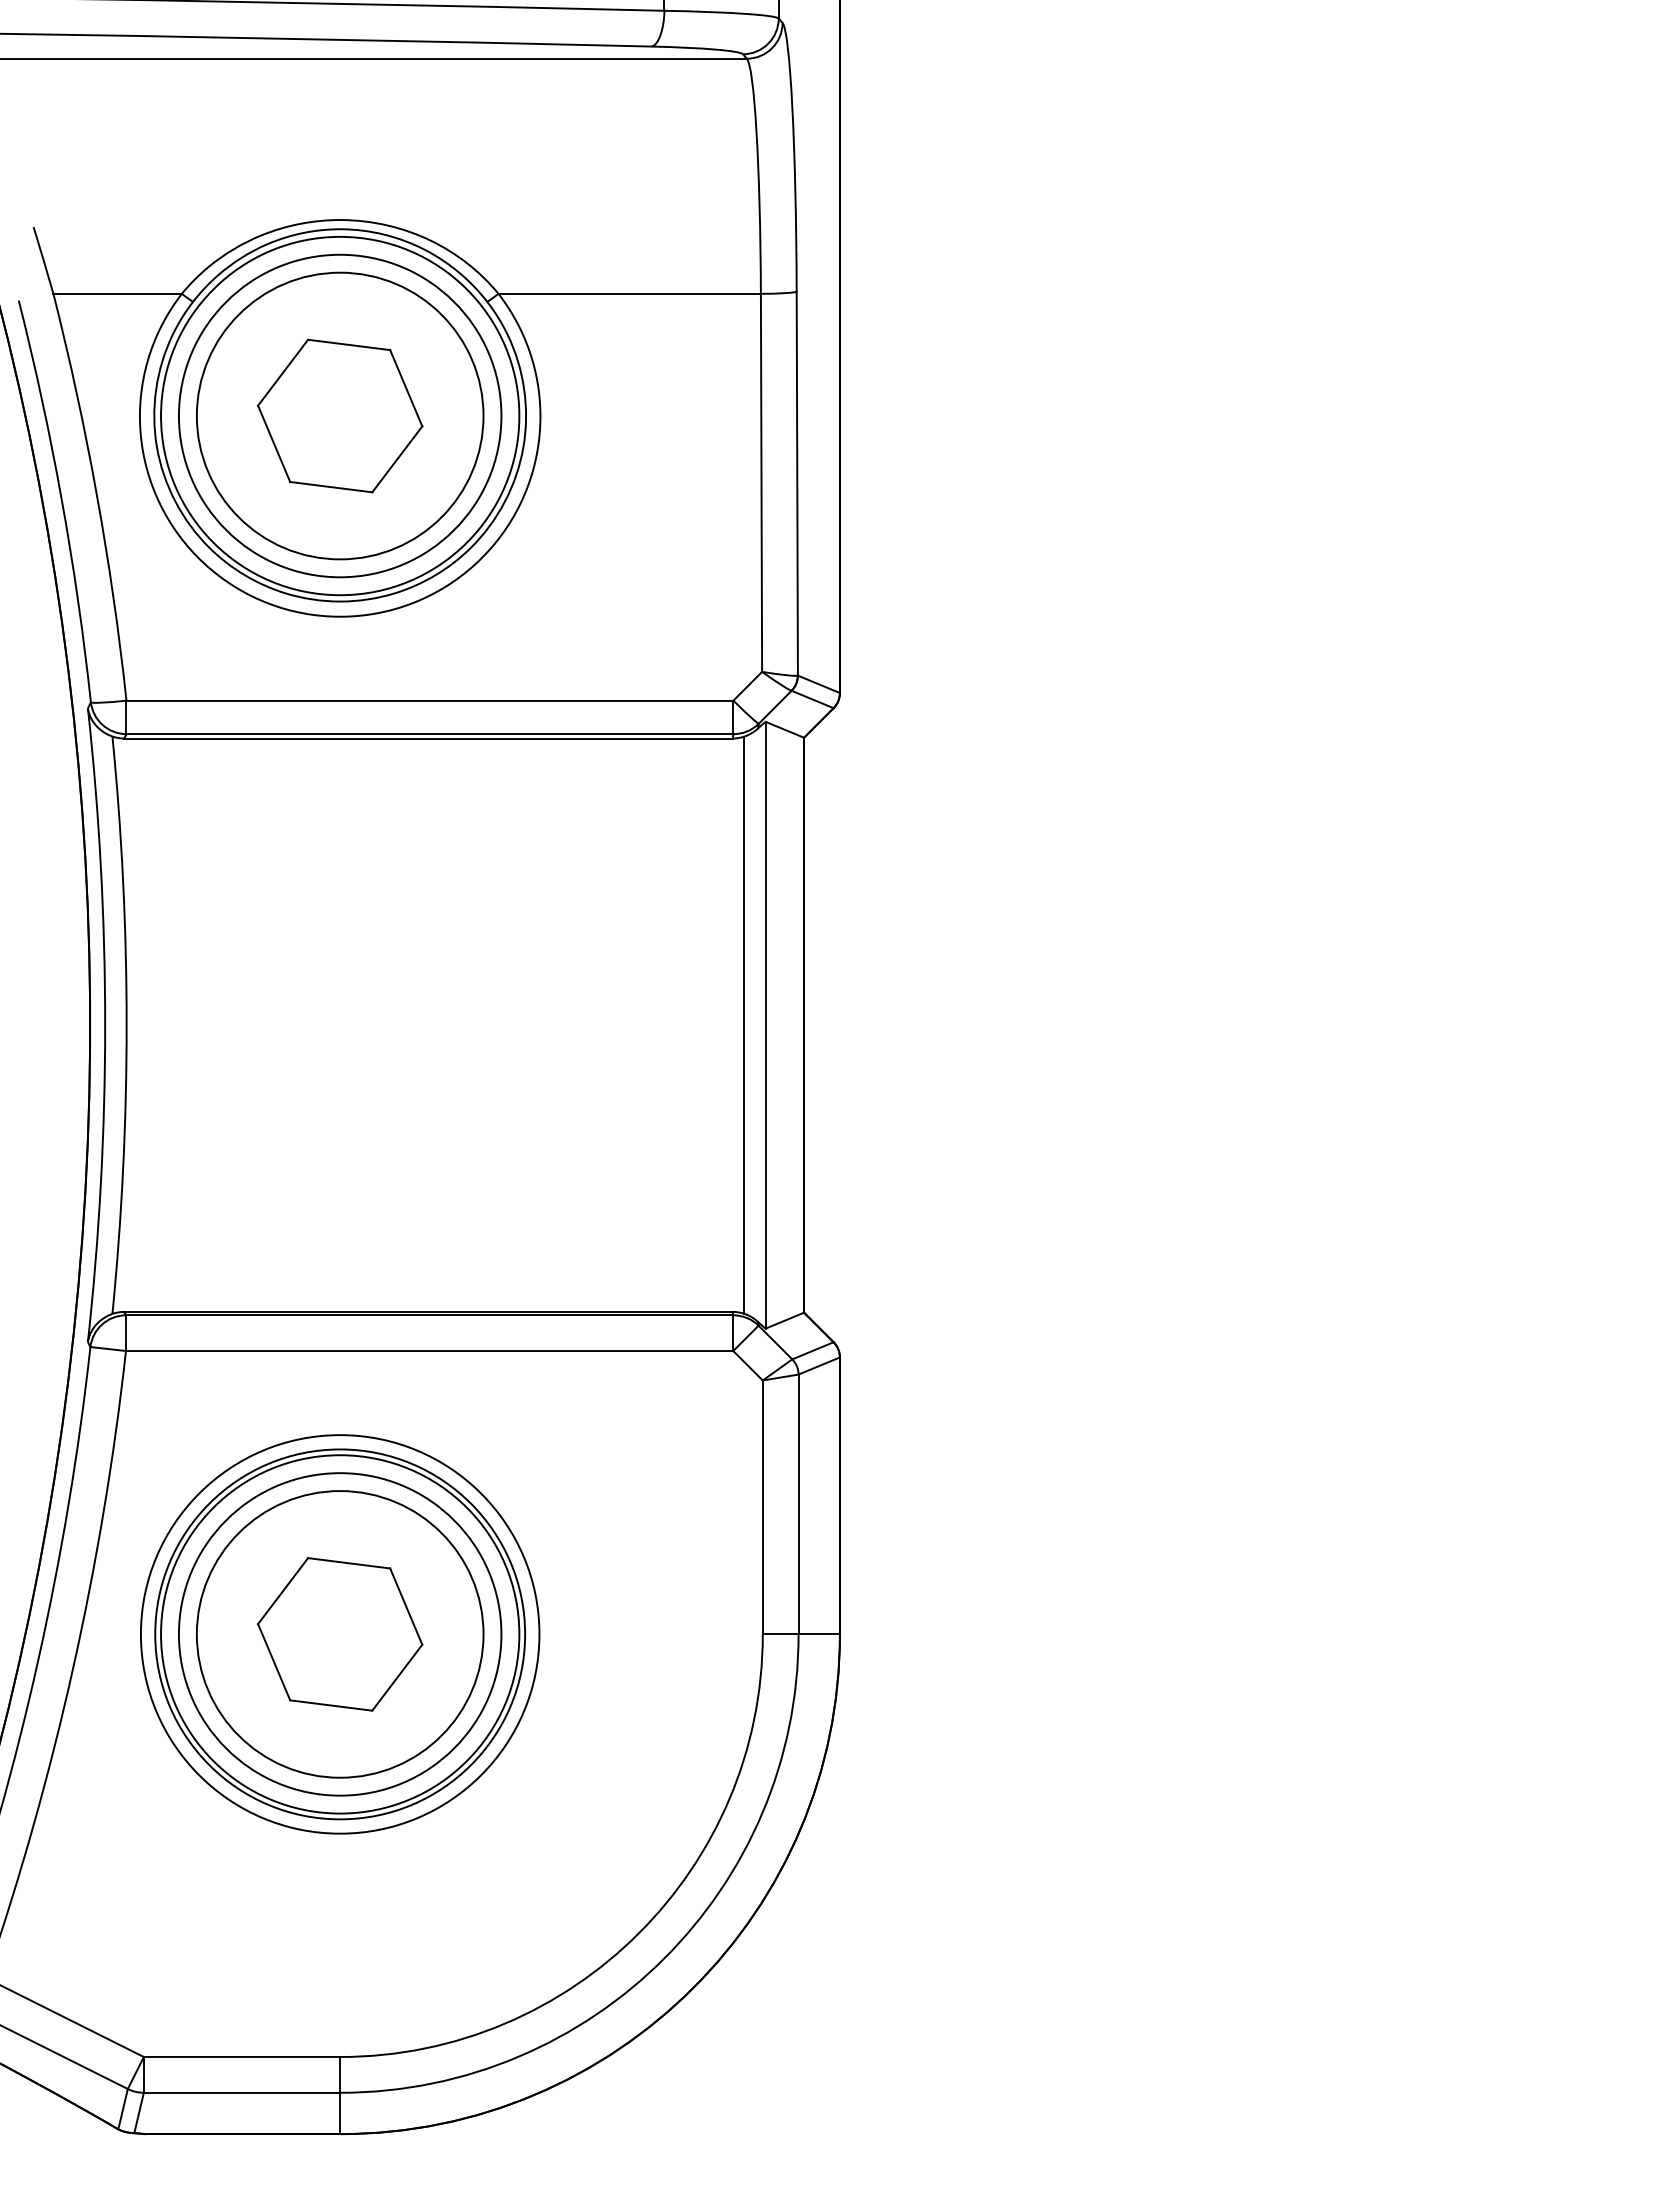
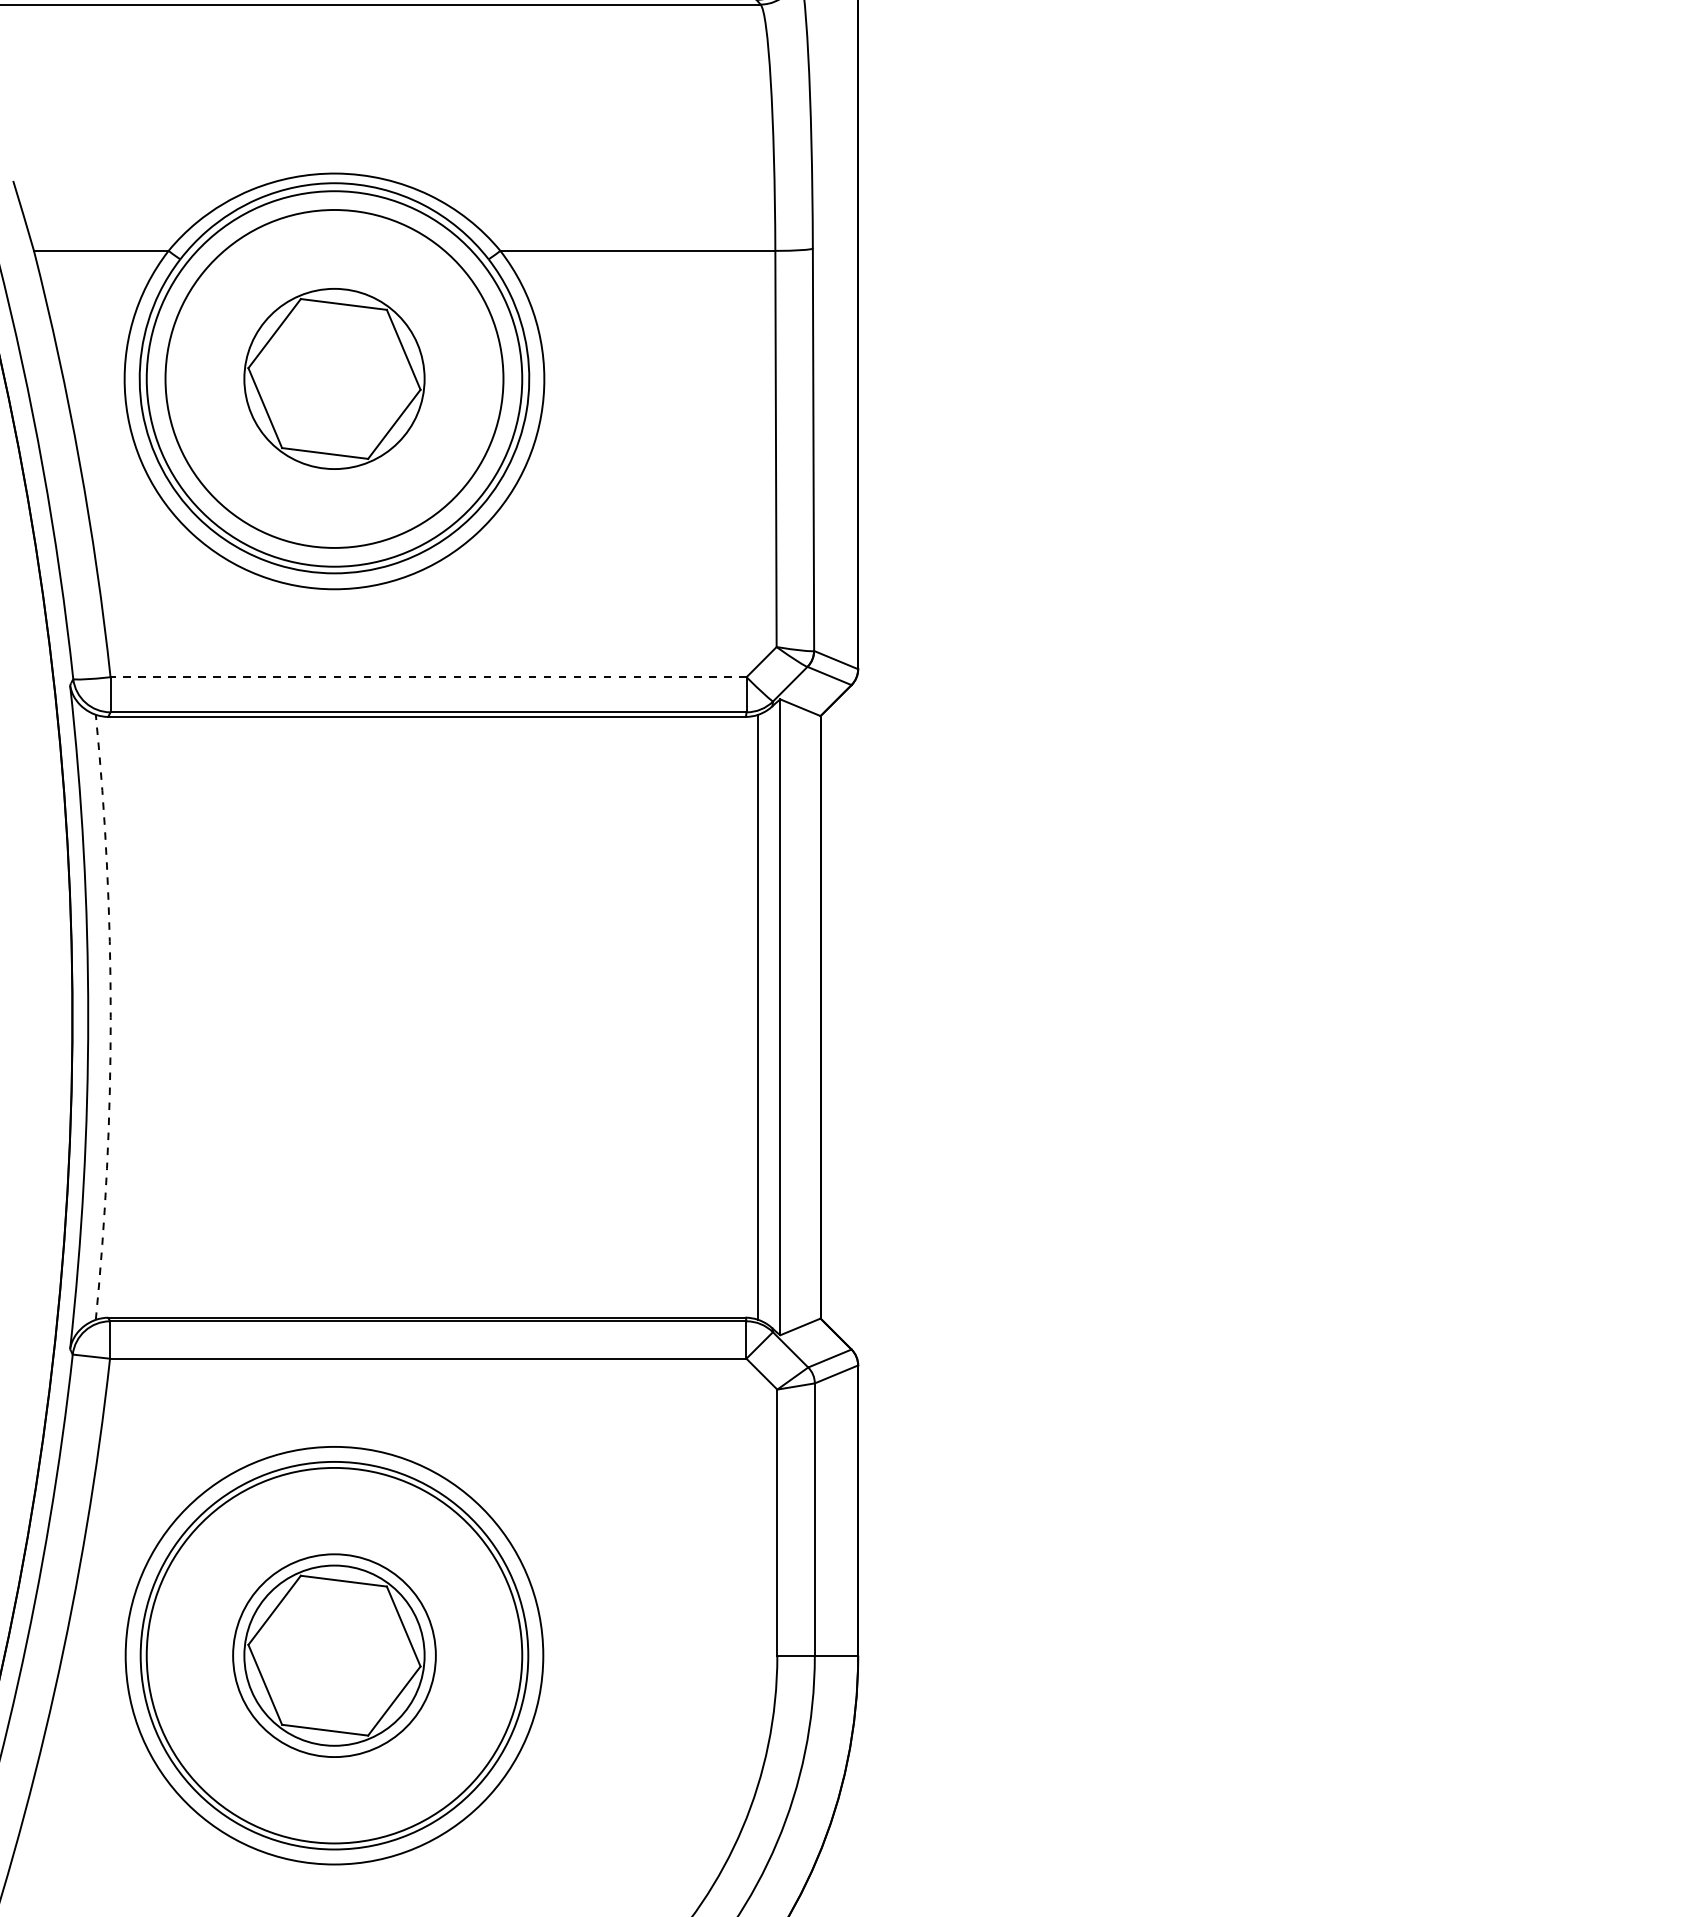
circle: (339, 415) -> (333, 378), size x0.6
line: (429, 700) -> (428, 677), solid -> dashed
arc: (126, 1025) -> (110, 1017), solid -> dashed
circle: (339, 1634) -> (333, 1655), size x0.6
circle: (339, 1634) -> (333, 1655), size x0.6

